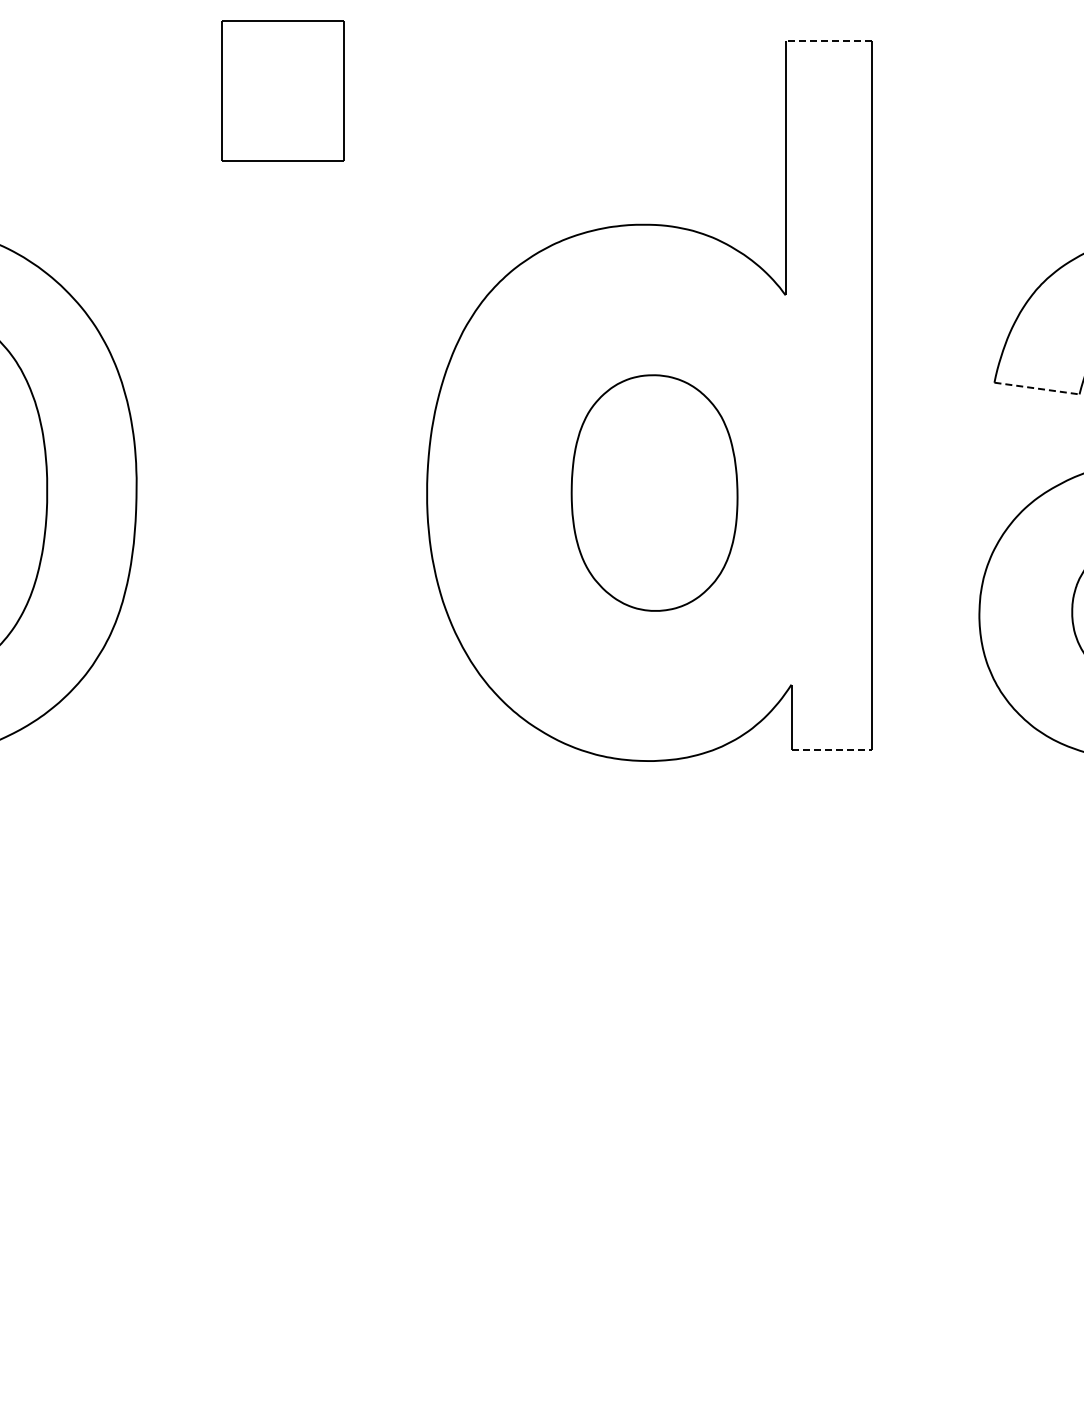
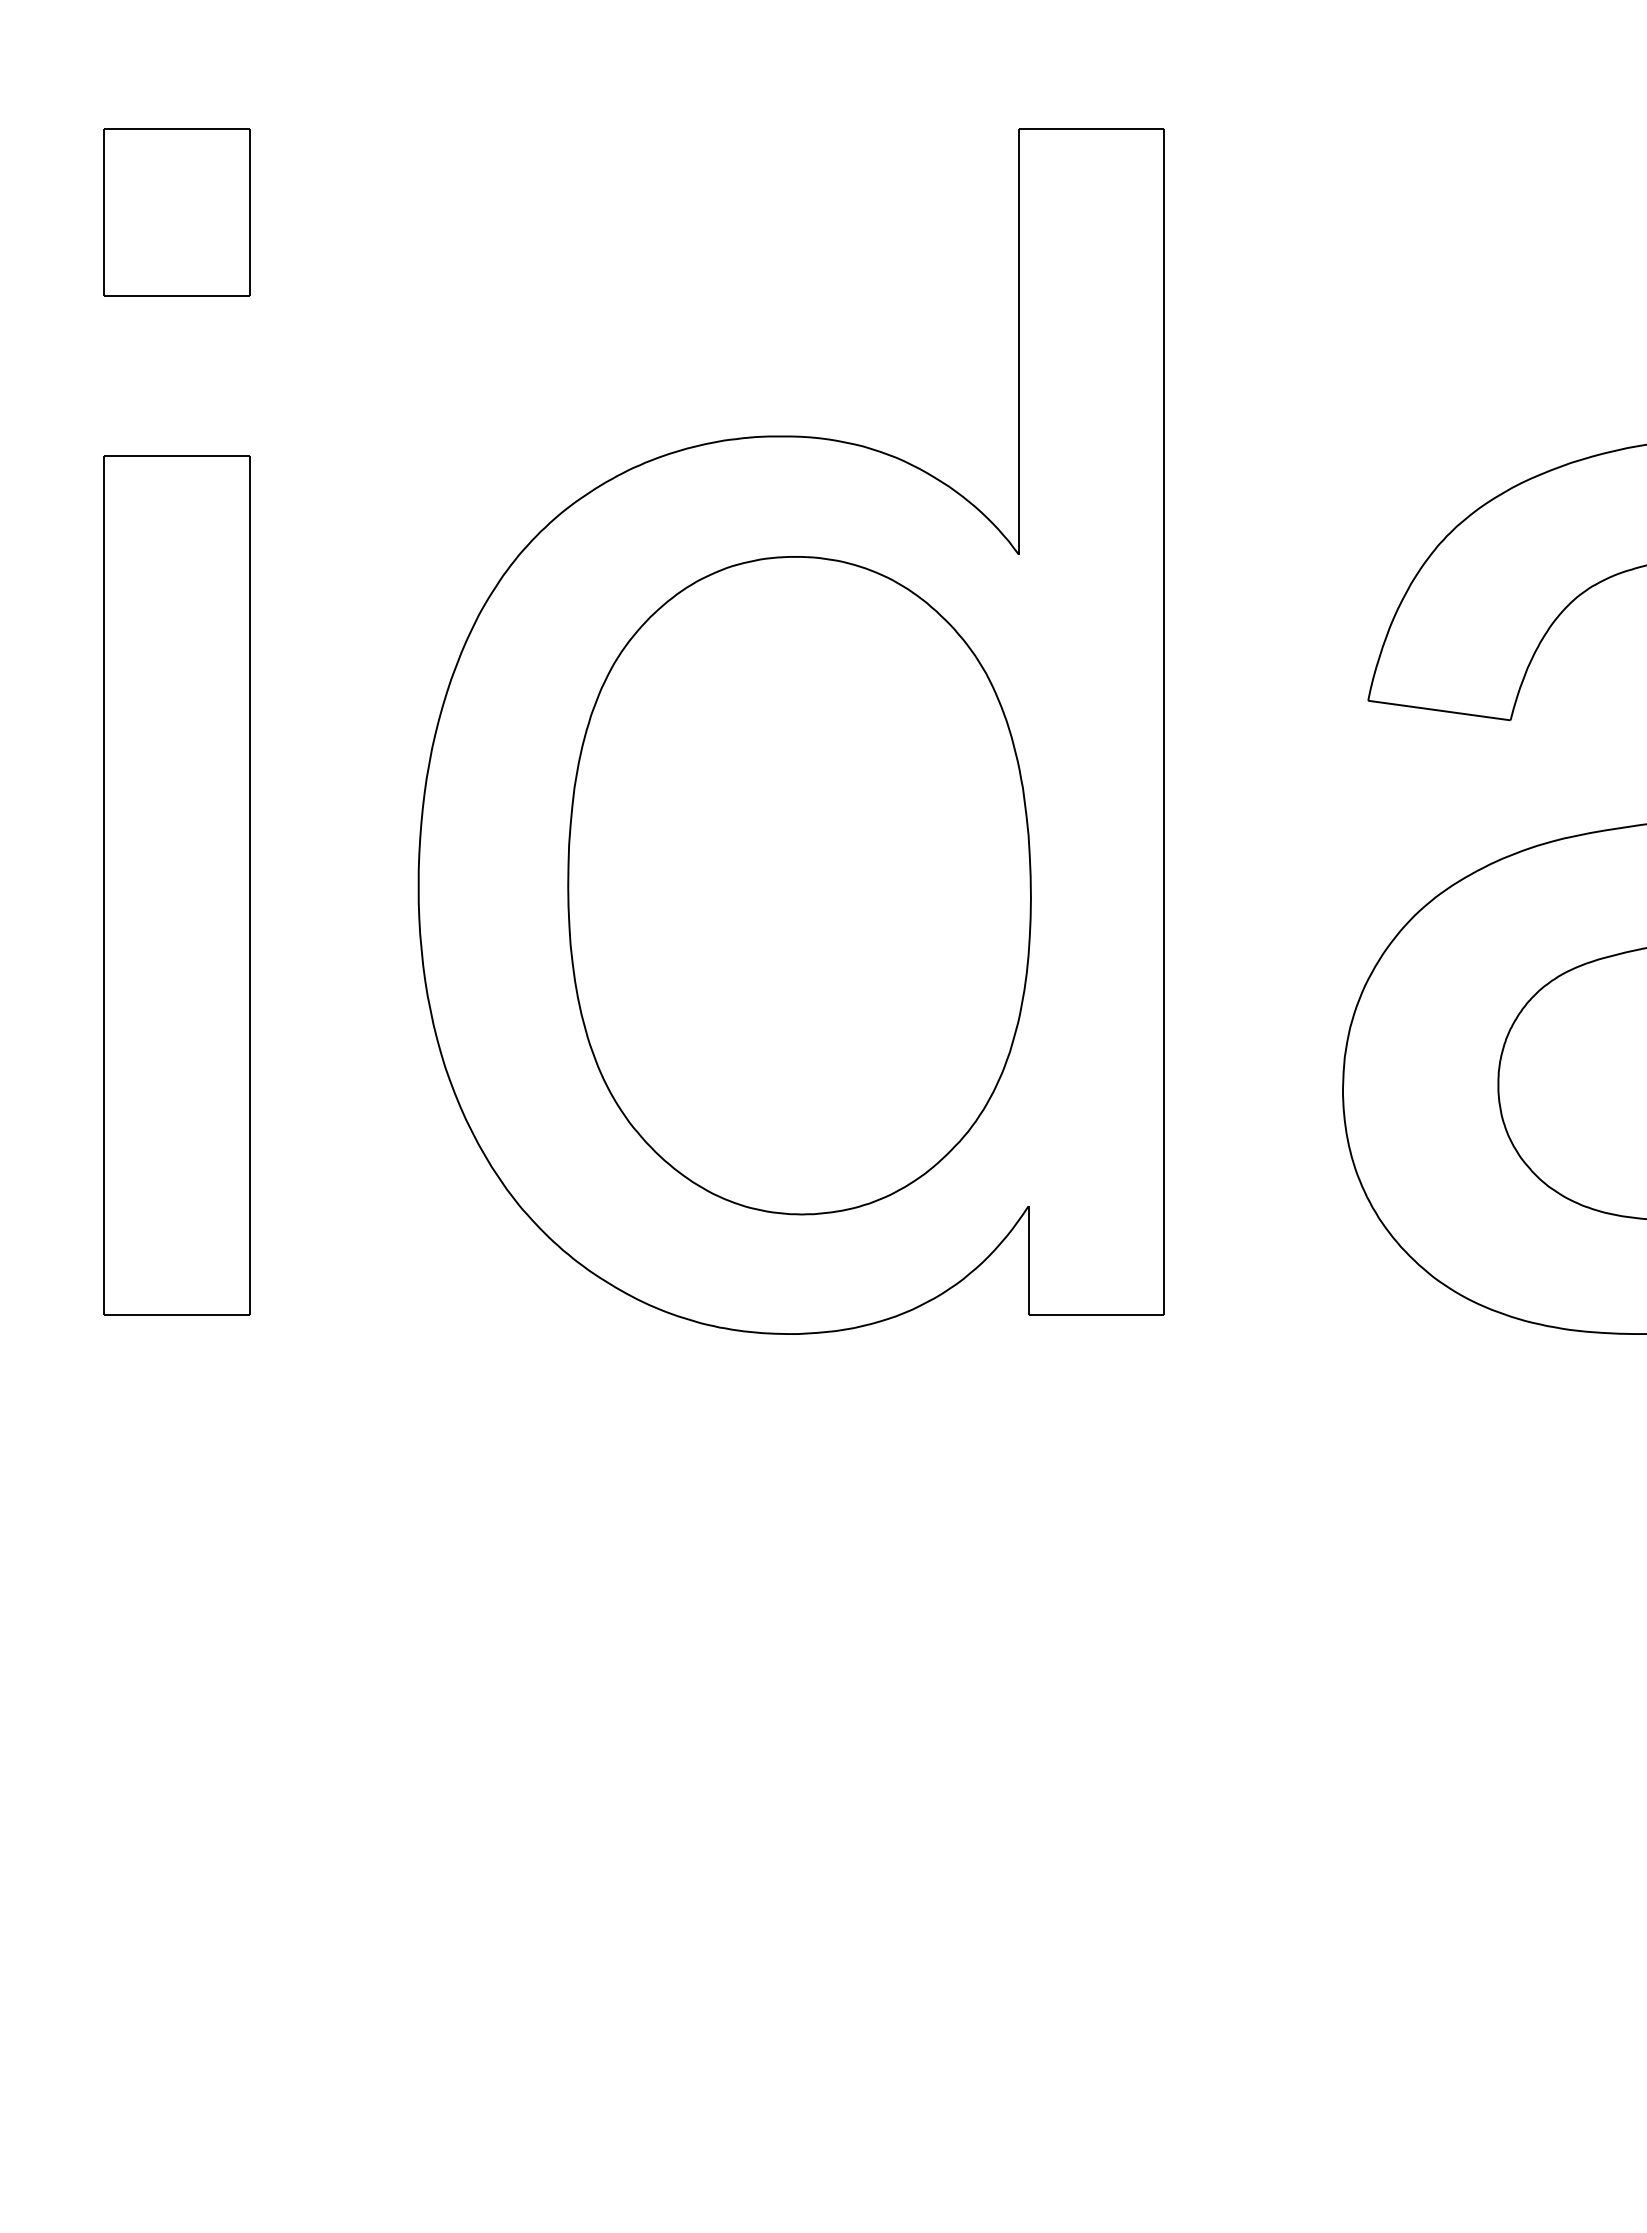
line: (828, 41) -> (1090, 129), dashed -> solid
part: (282, 90) -> (176, 211), size x0.71
line: (1036, 388) -> (1438, 710), dashed -> solid
part: (282, 492) -> (176, 884), added
part: (654, 492) -> (799, 884), size x1.67
line: (832, 749) -> (1097, 1314), dashed -> solid

